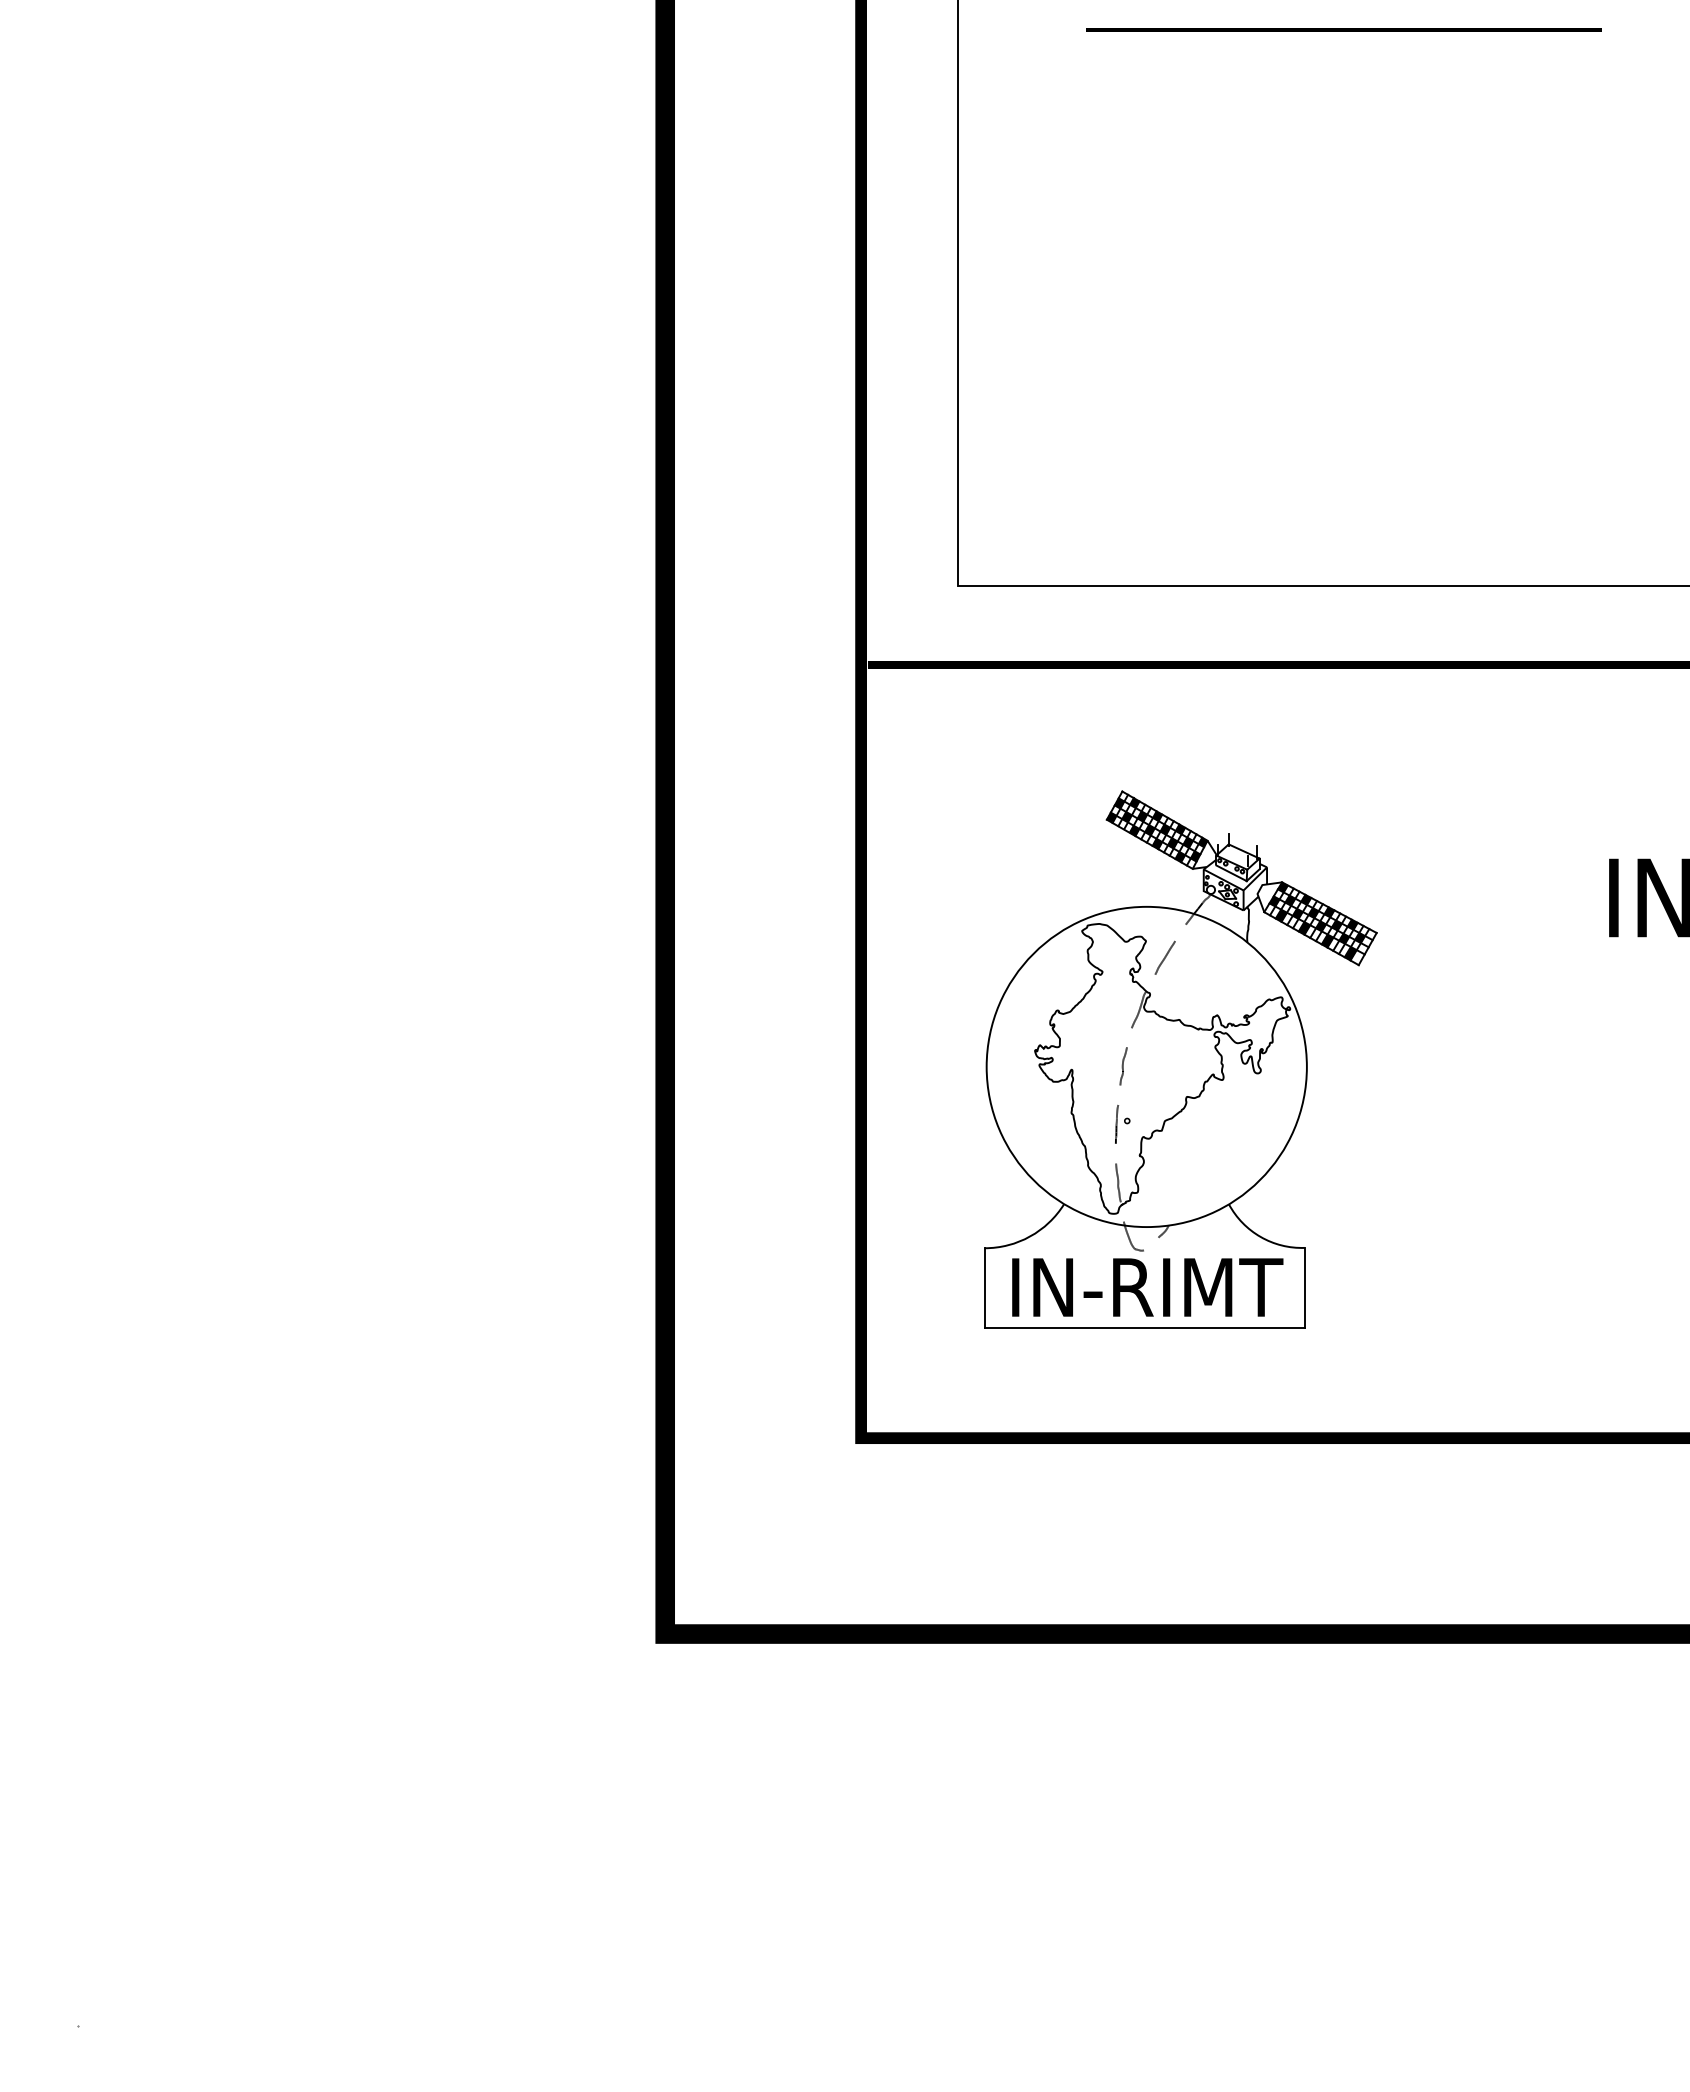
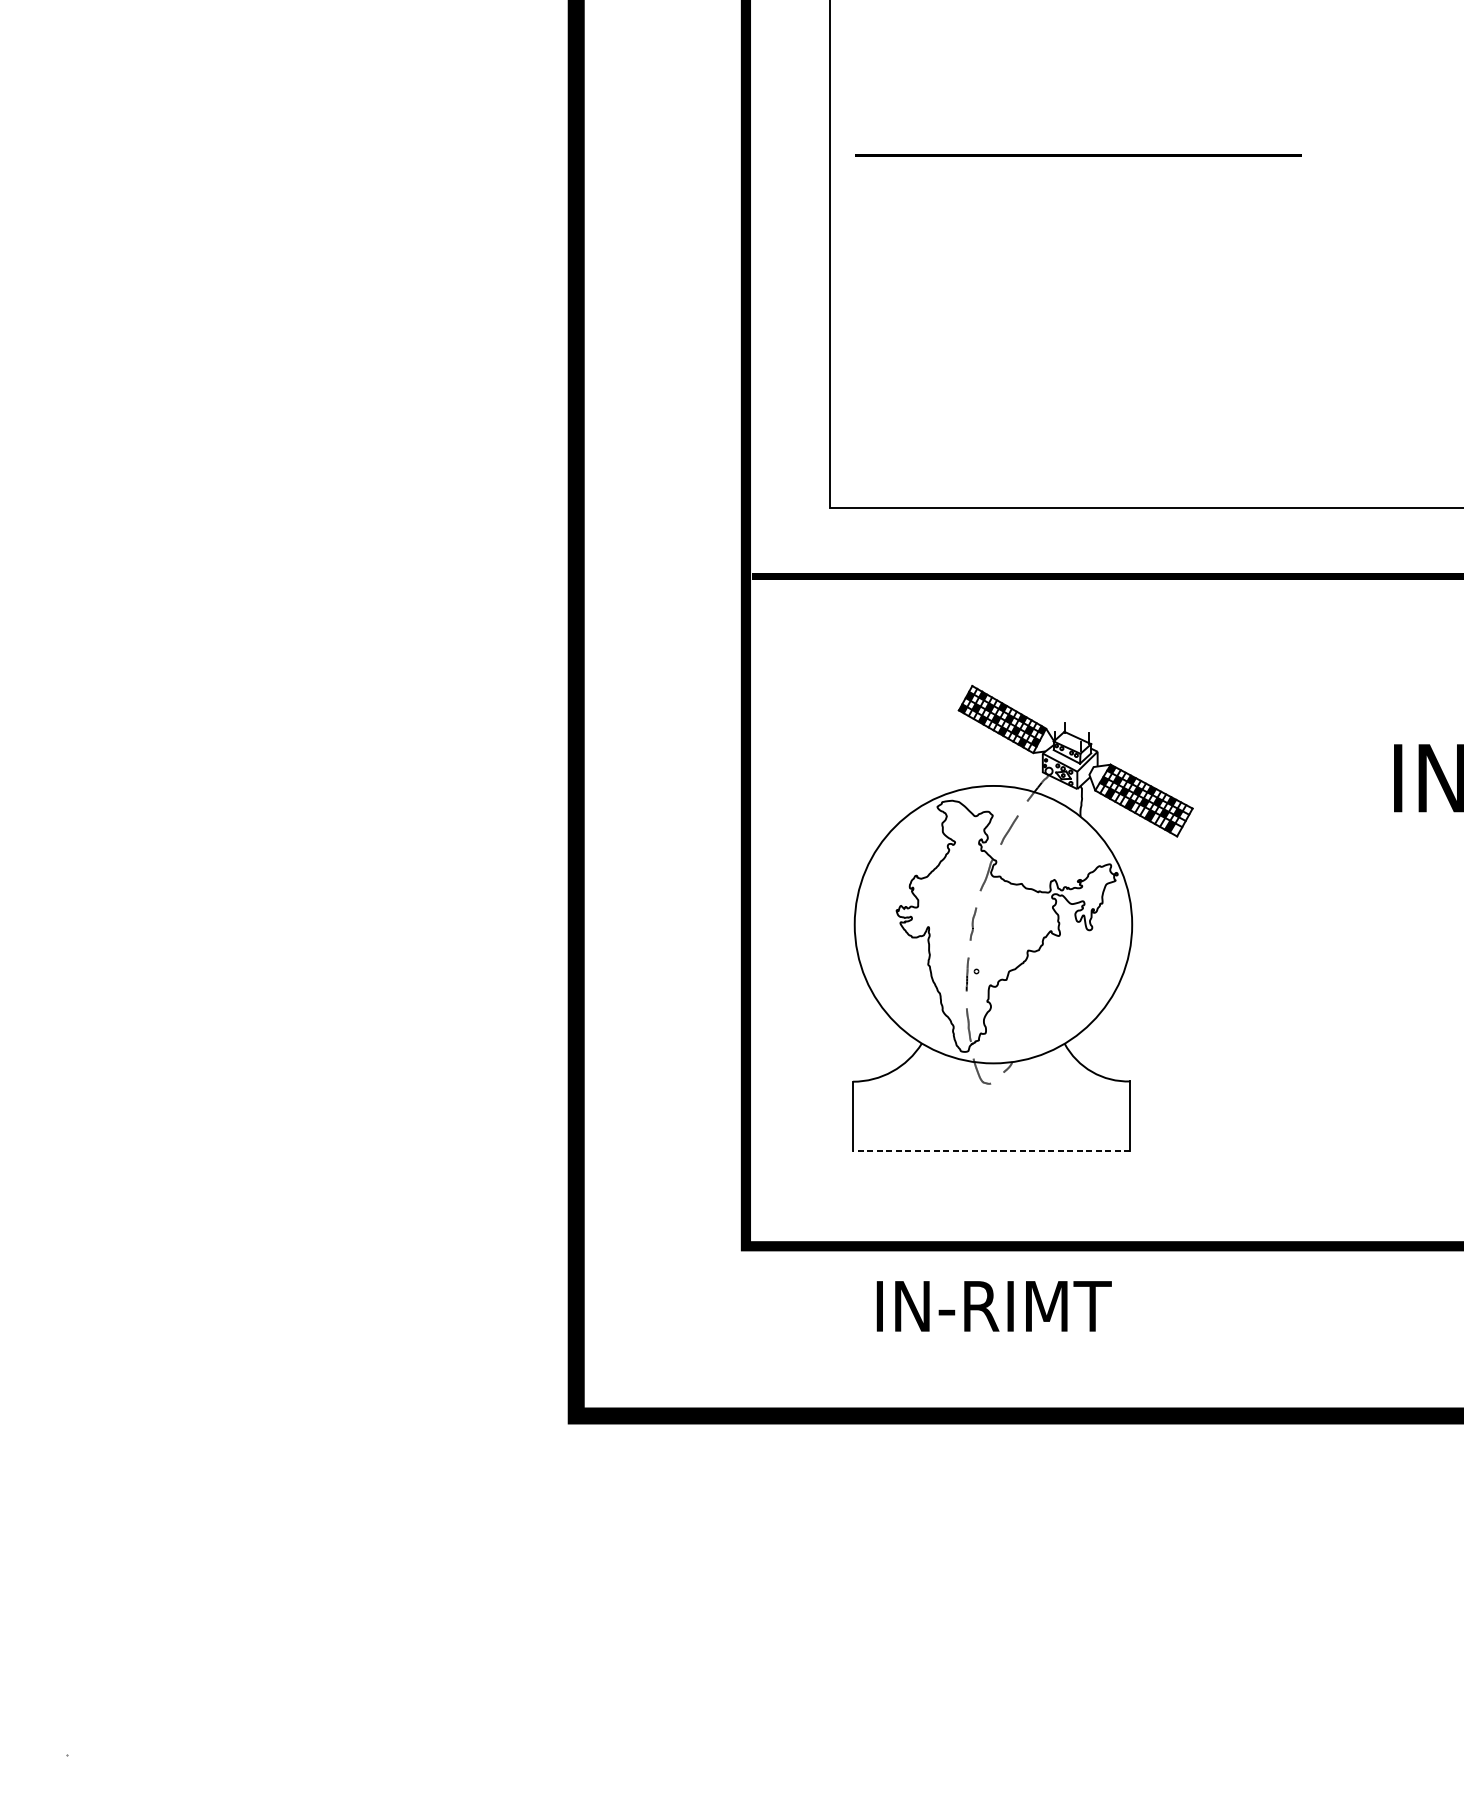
line: (1343, 29) -> (1078, 154), moved
text: (1147, 1287) -> (994, 1306), moved
line: (1144, 1328) -> (991, 1151), solid -> dashed

